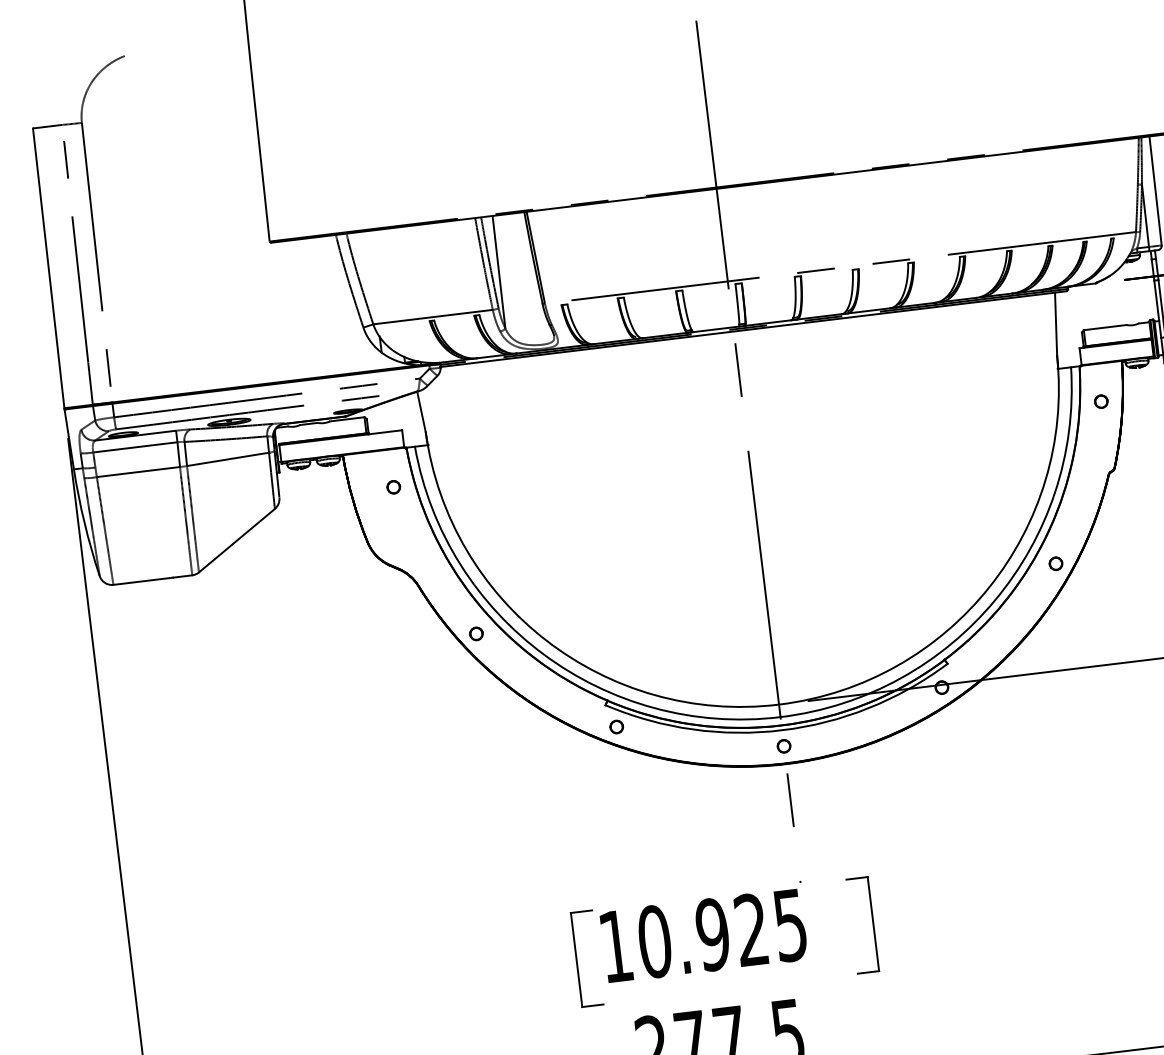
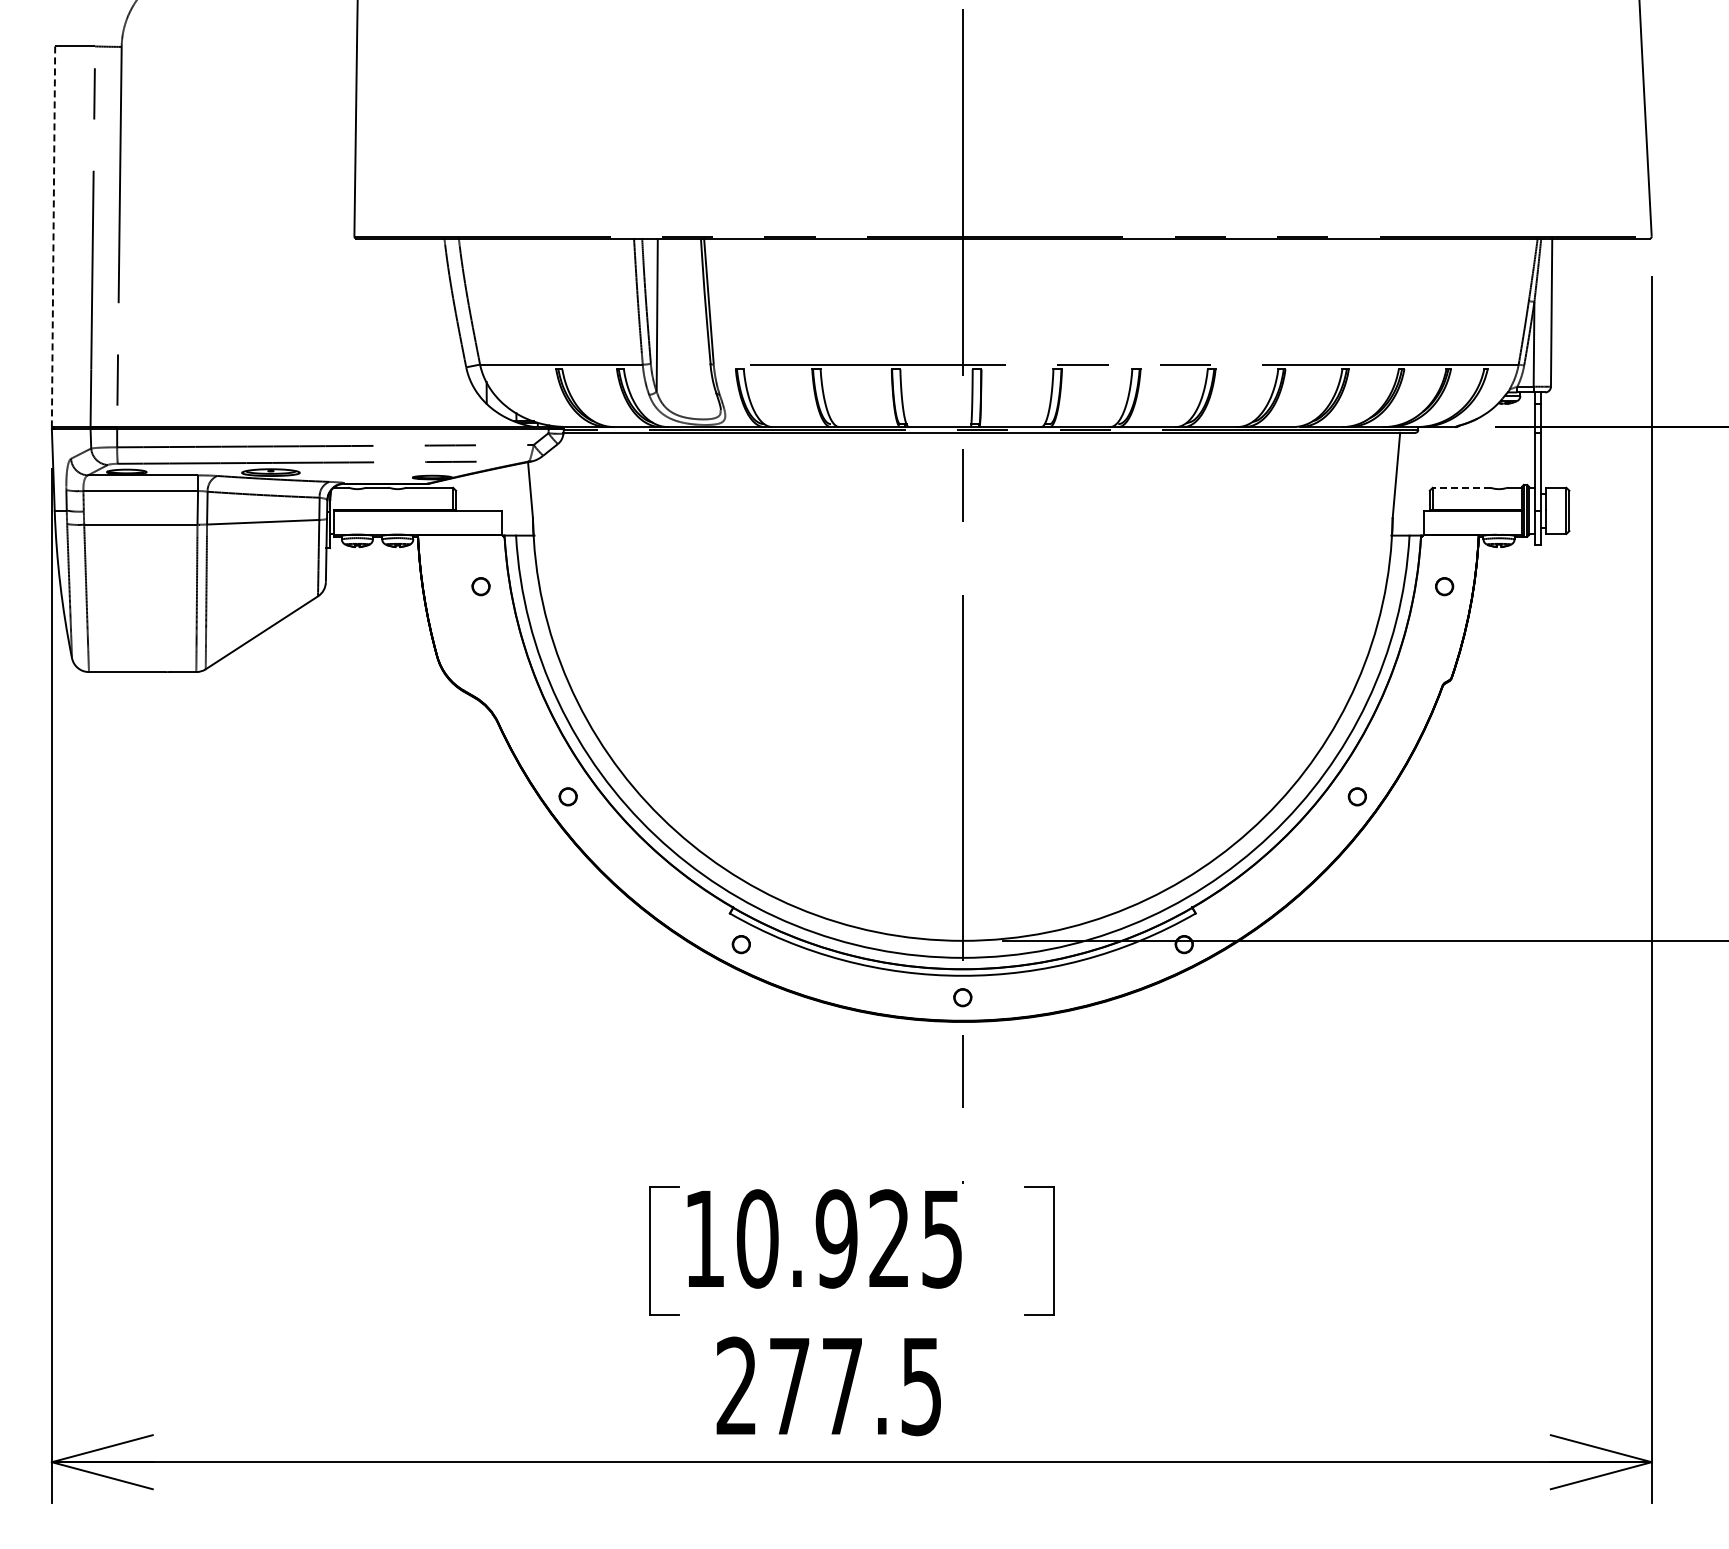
line: (48, 268) -> (53, 237), solid -> dashed
line: (1104, 327) -> (1461, 487), solid -> dashed

